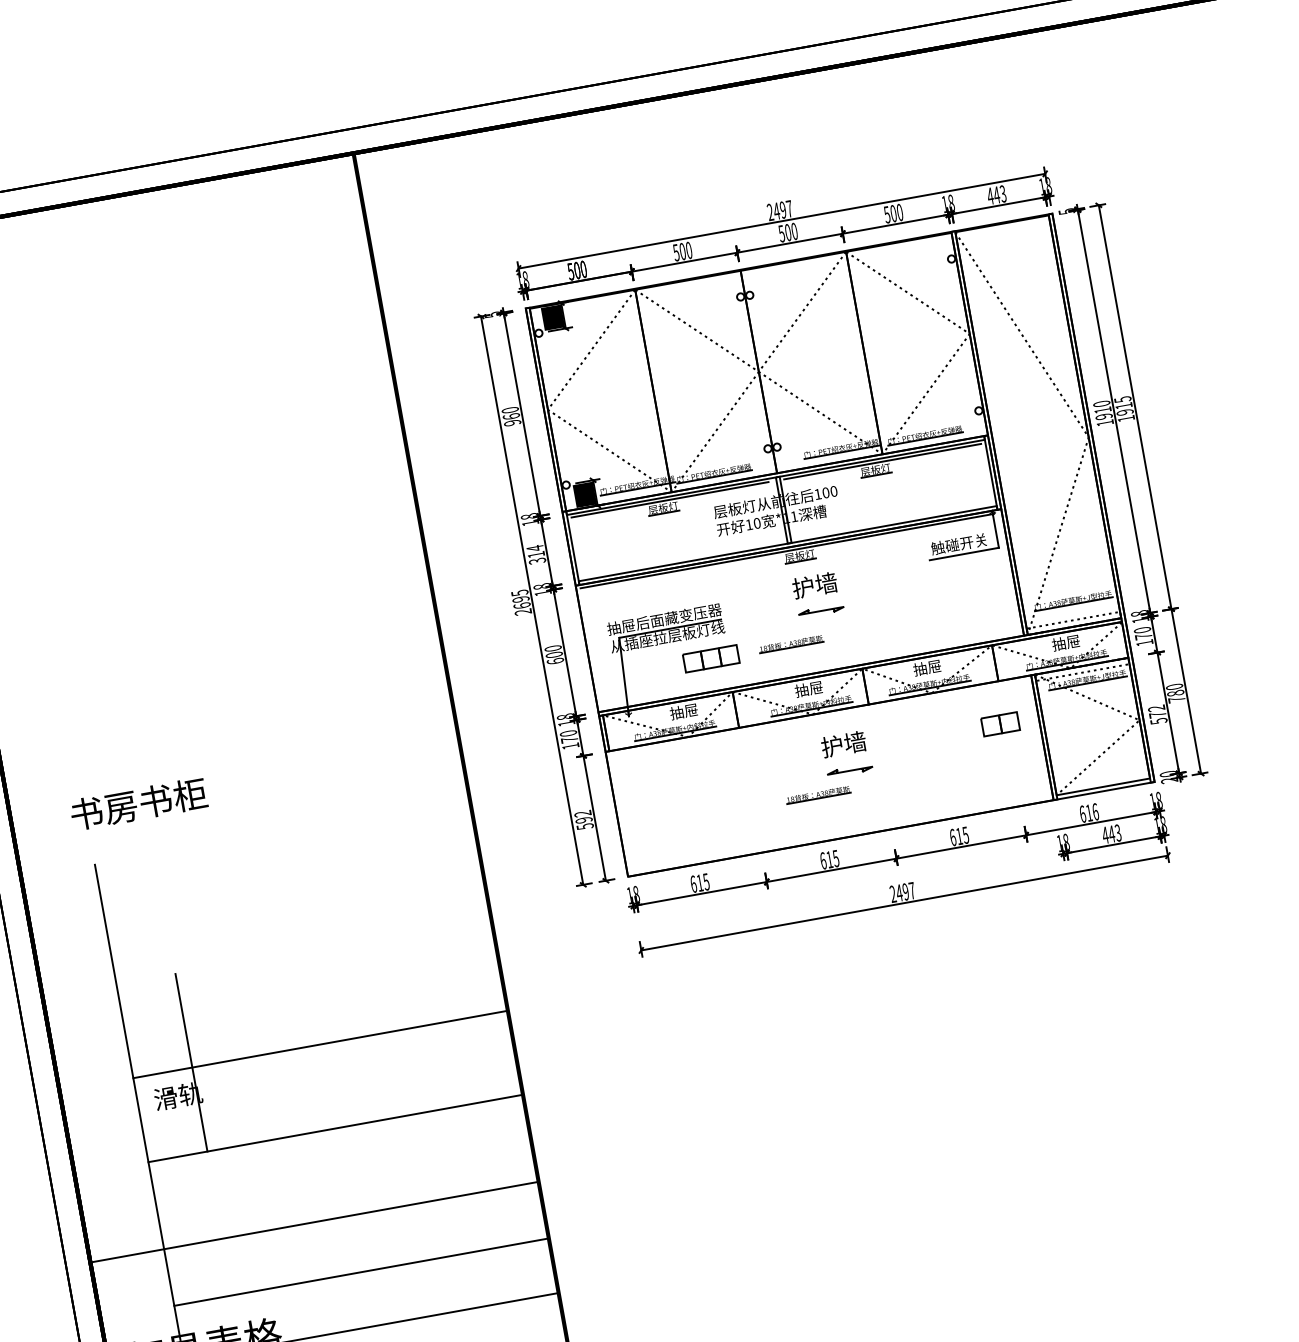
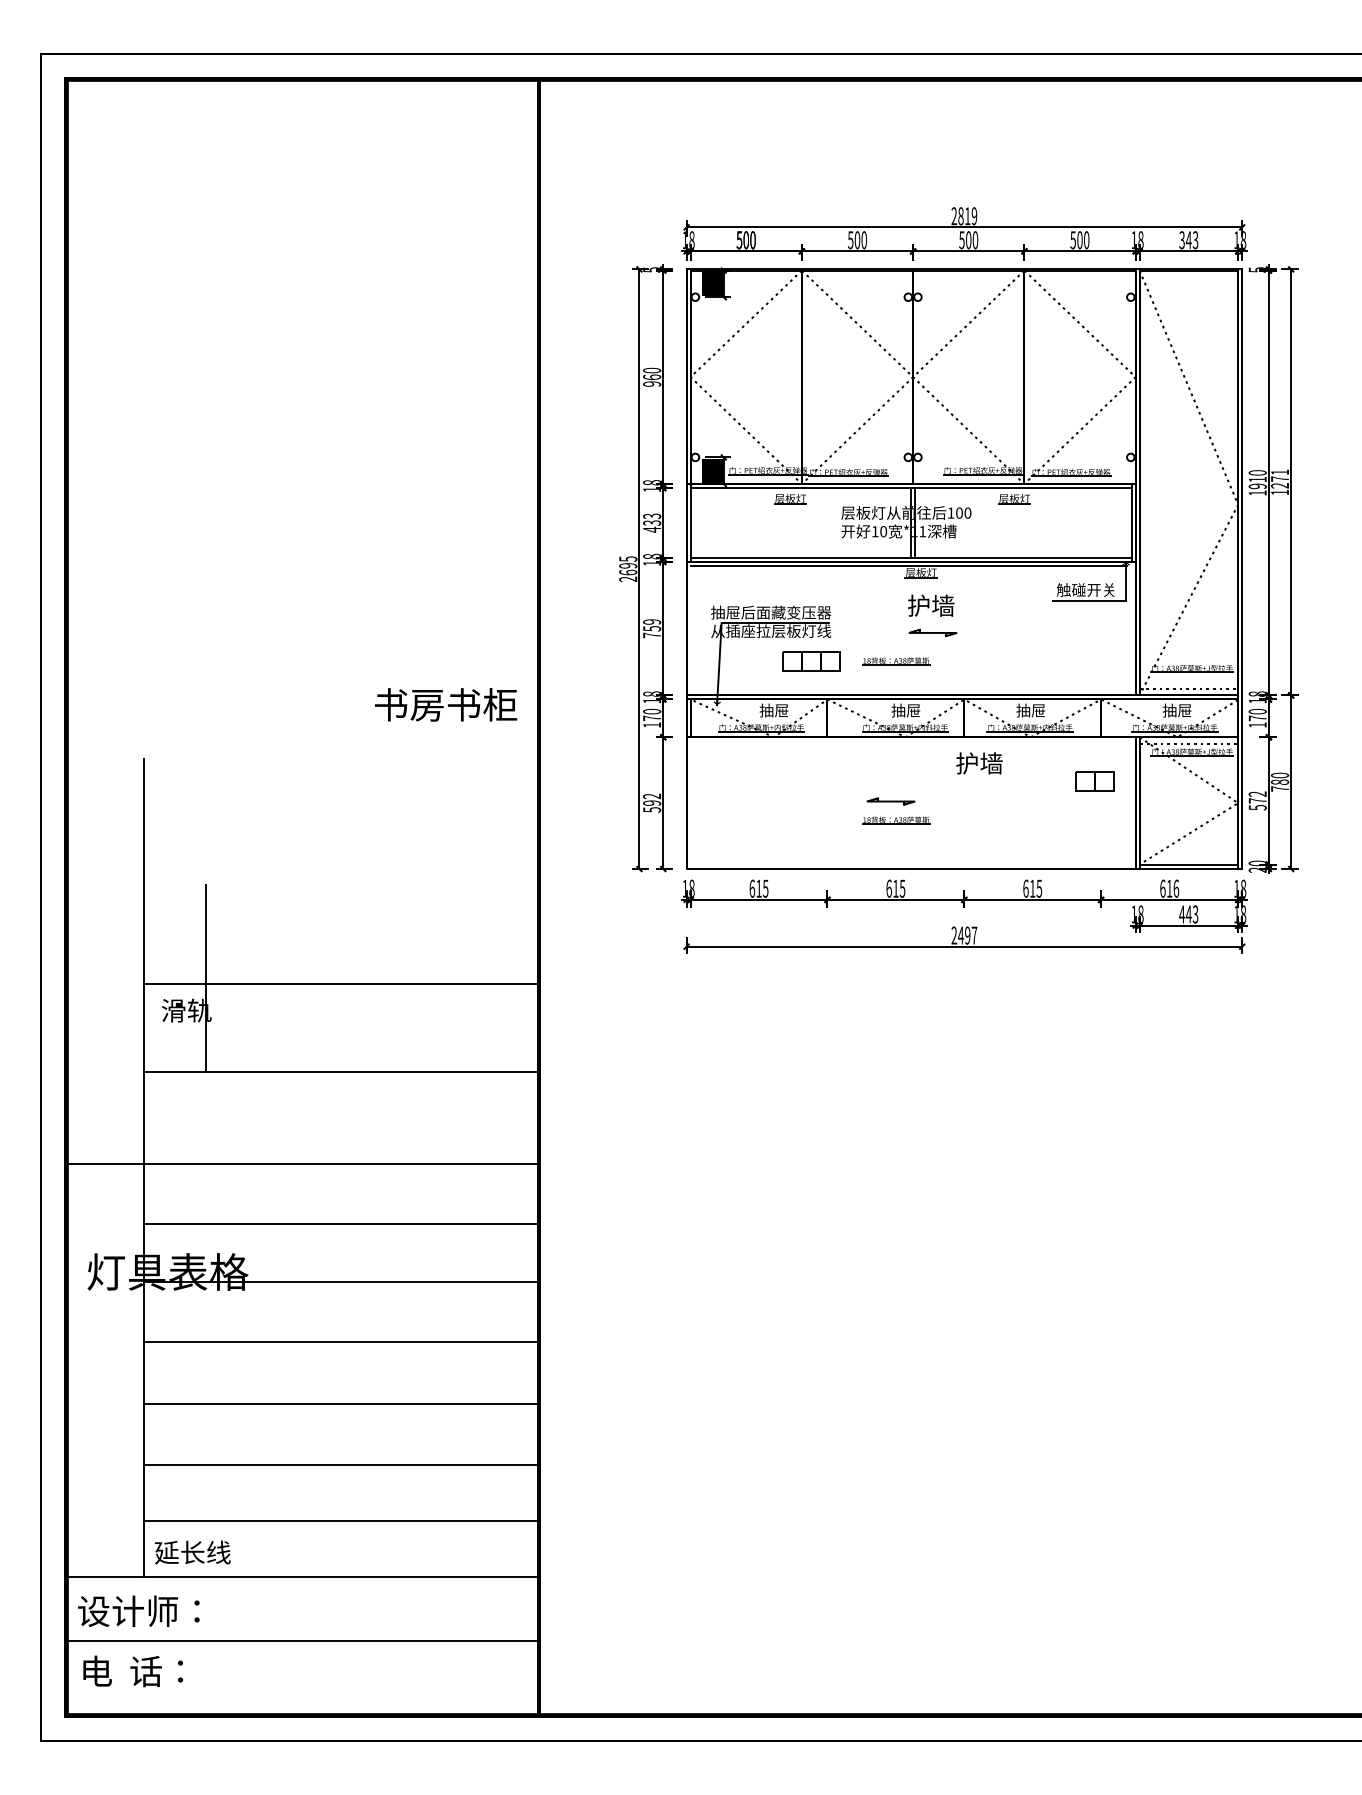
text: (990, 196) -> (1182, 240), 443 -> 343
text: (782, 210) -> (967, 216), 2497 -> 2819
text: (1124, 405) -> (1280, 478), 1915 -> 1271
line: (882, 461) -> (1022, 491), removed
line: (669, 499) -> (798, 491), removed
text: (536, 554) -> (652, 522), 314 -> 433
text: (554, 654) -> (652, 628), 600 -> 759
text: (843, 744) -> (979, 763), moved
curve: (849, 770) -> (890, 801), moved
text: (139, 803) -> (446, 704), moved

